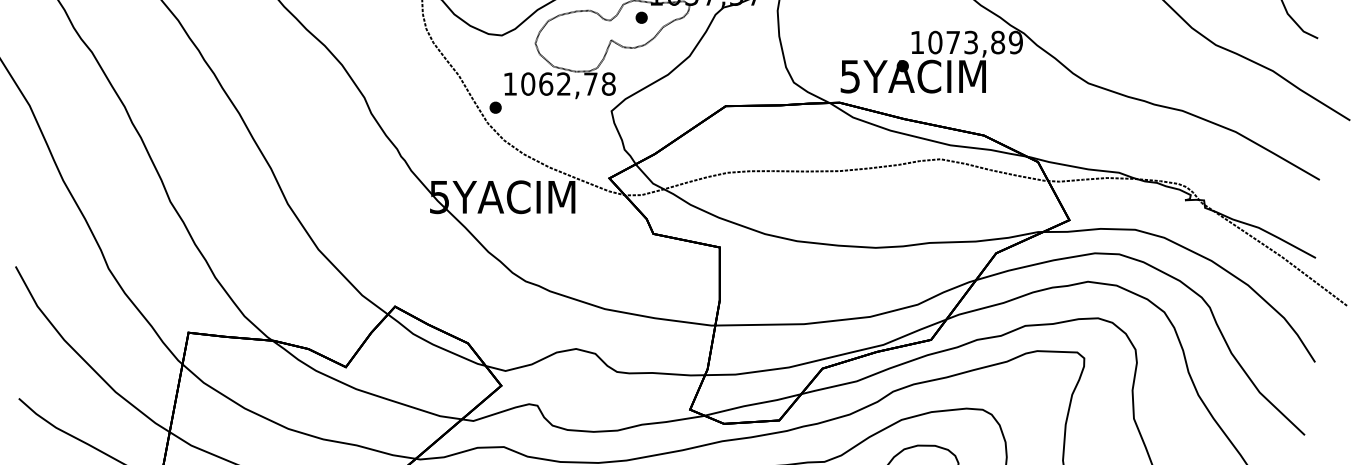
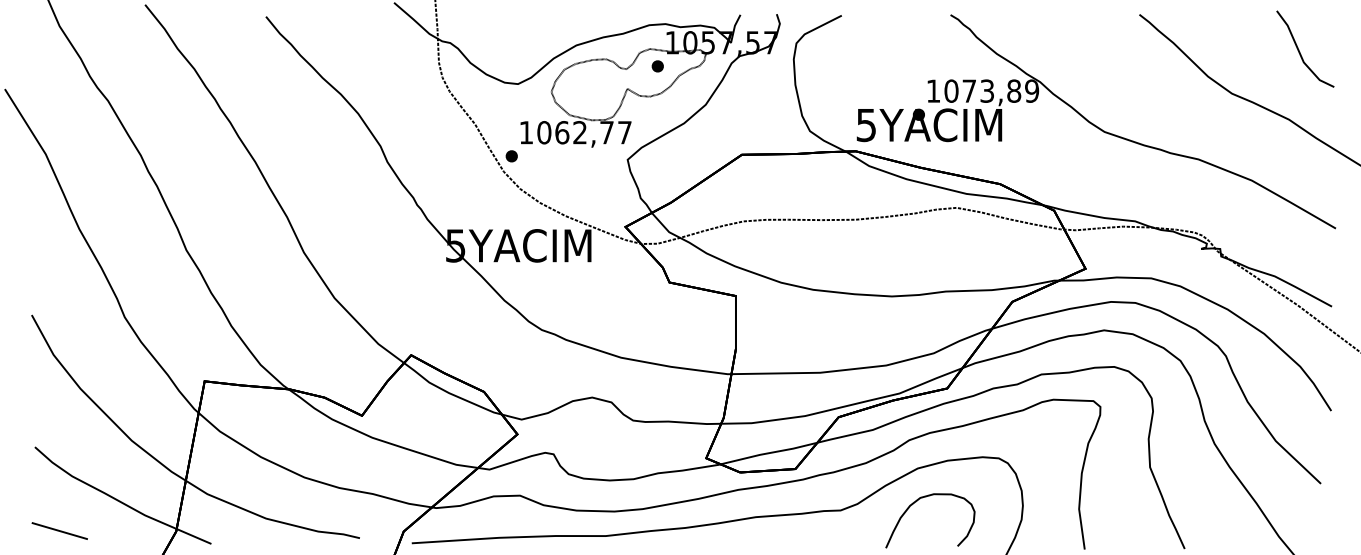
text: (608, 83) -> (624, 132), 1062,78 -> 1062,77

